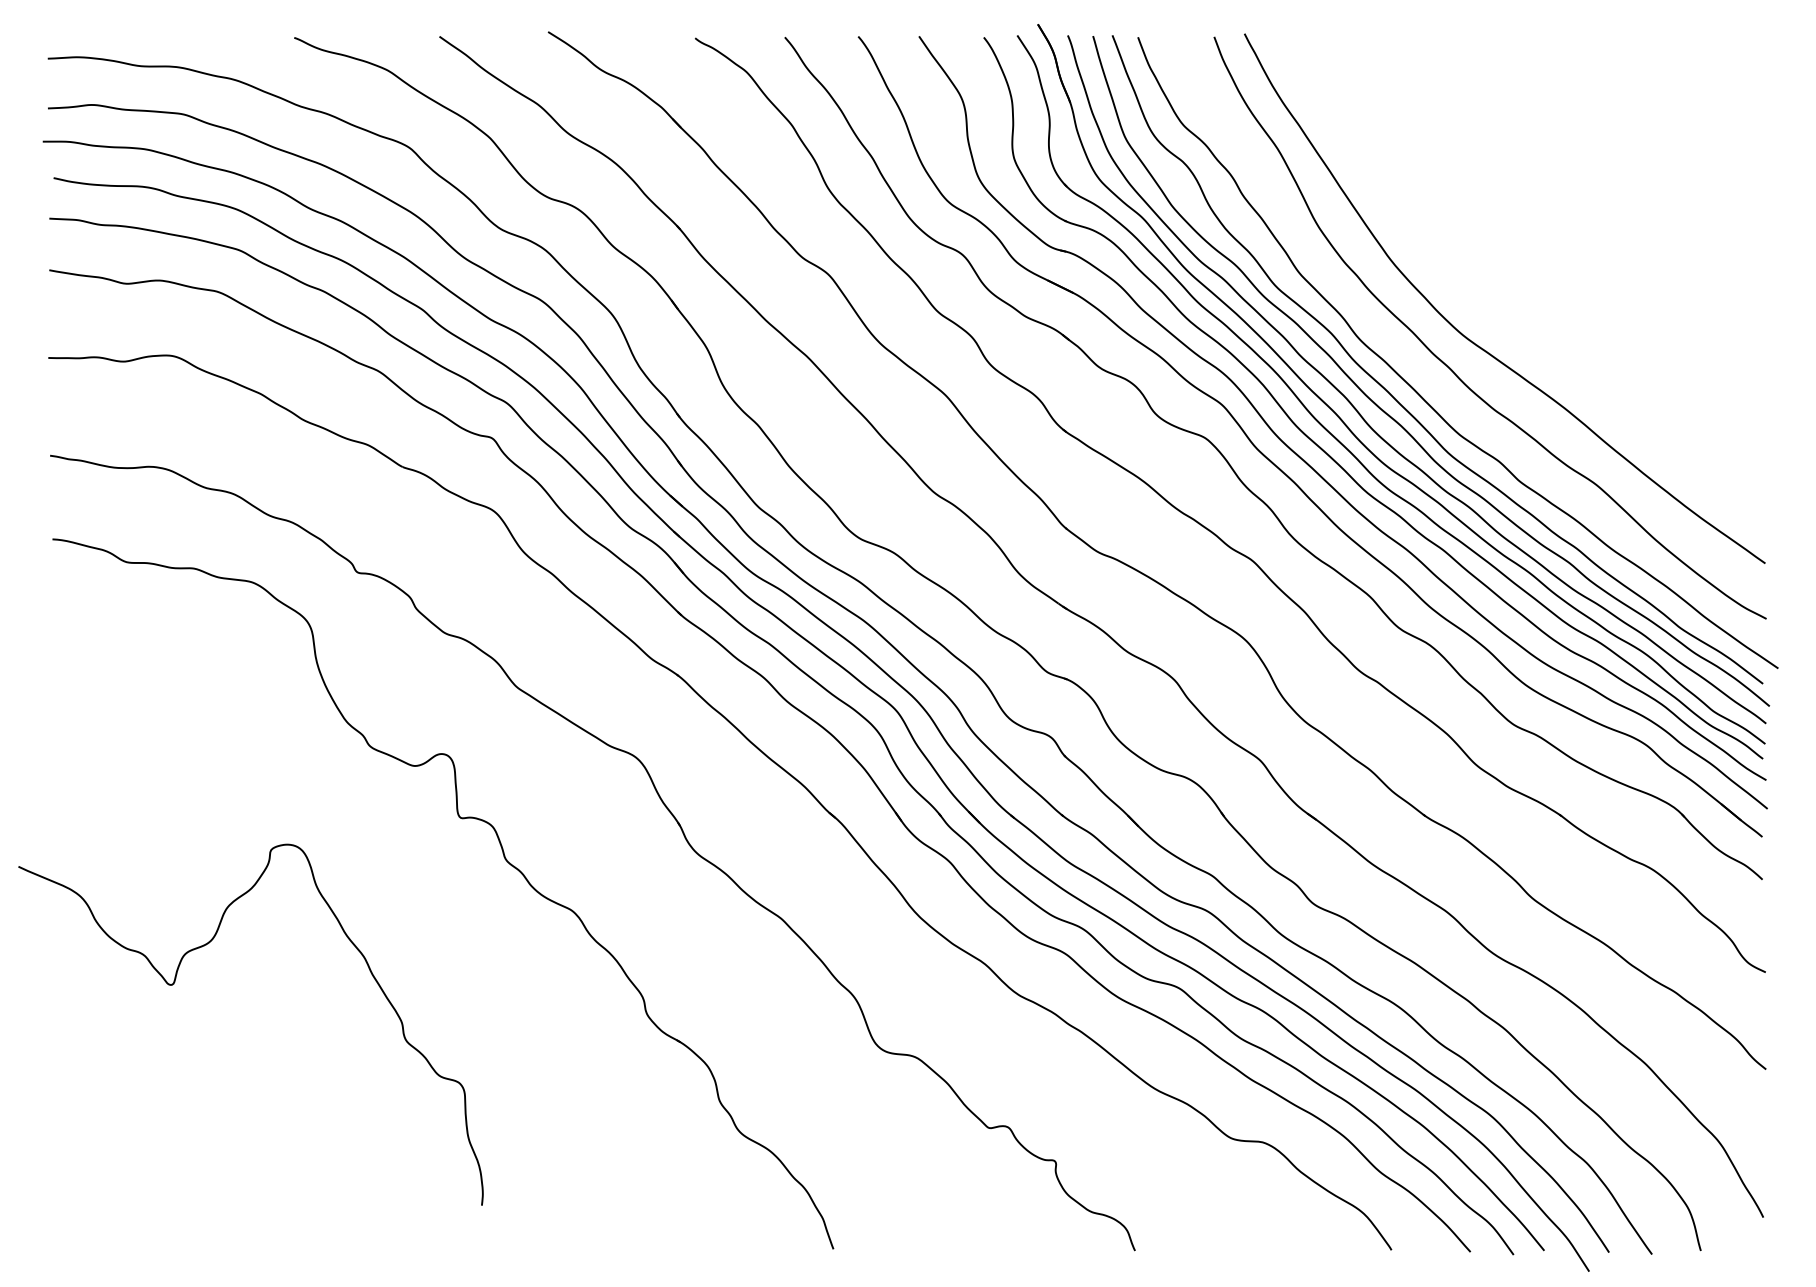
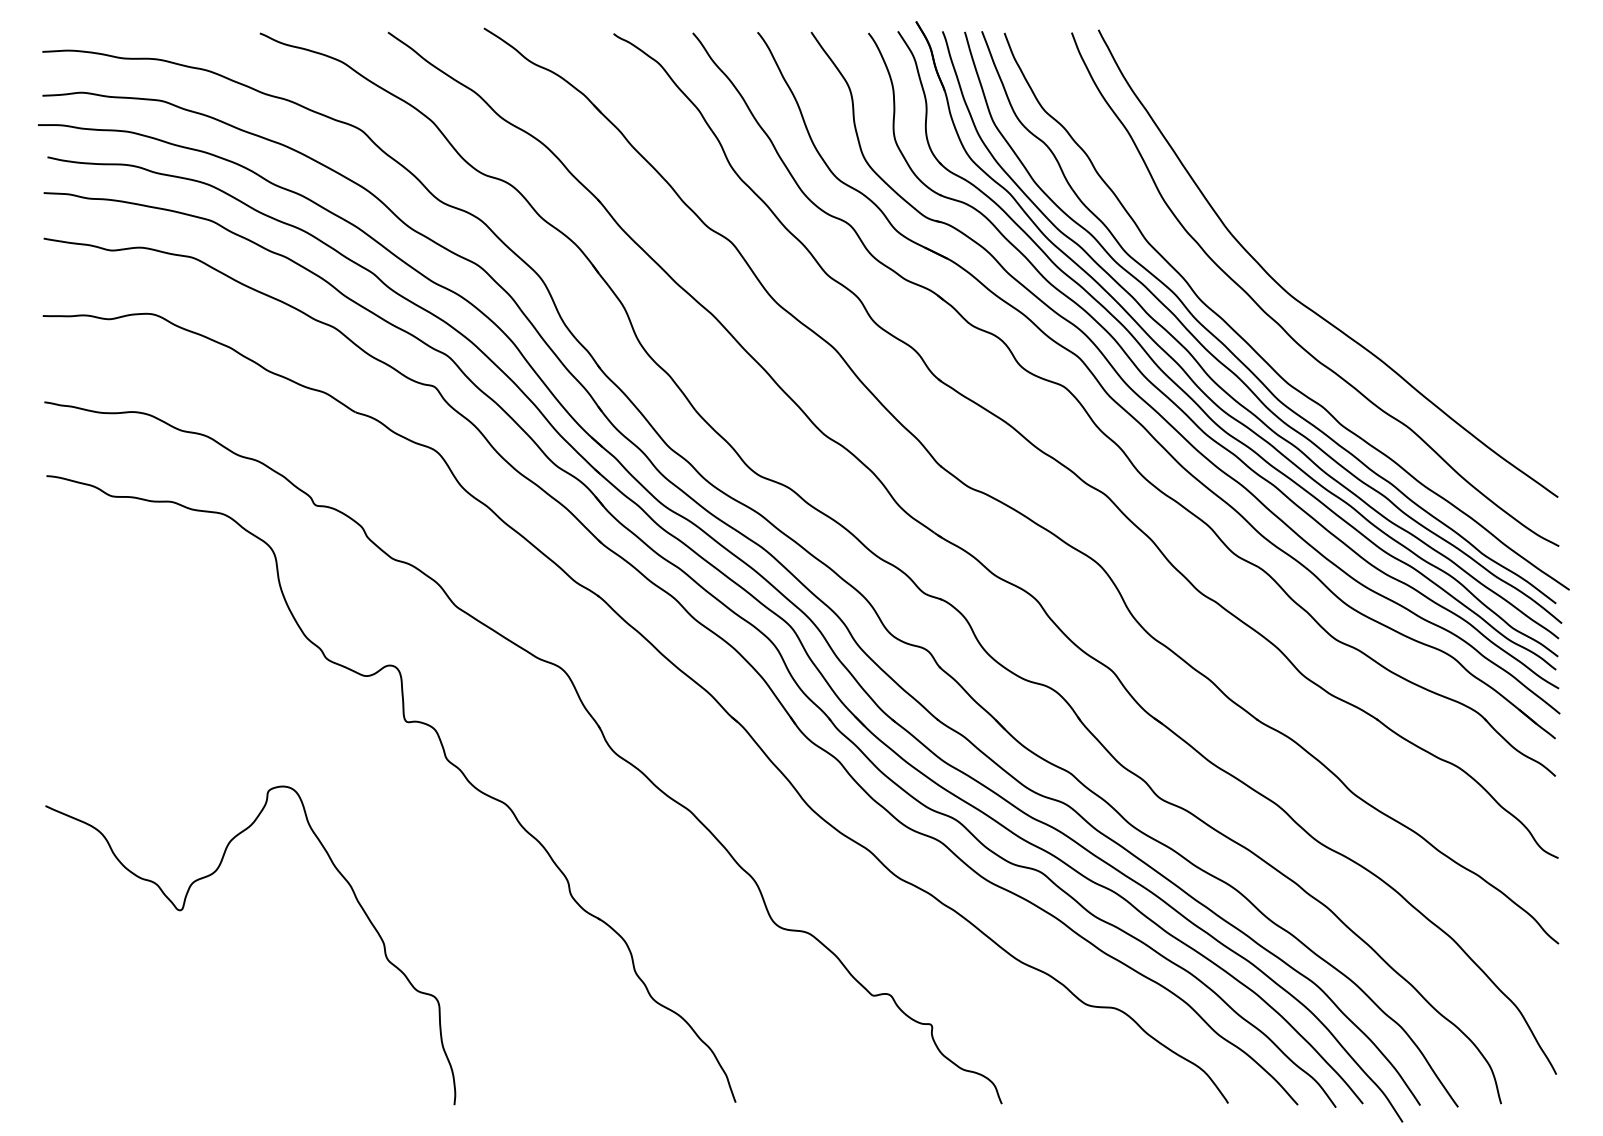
curve: (174, 983) -> (183, 909), moved

